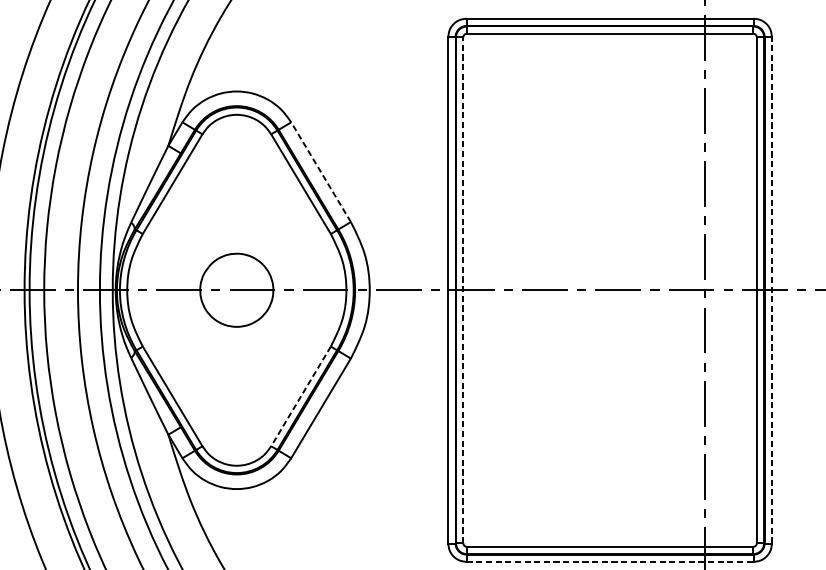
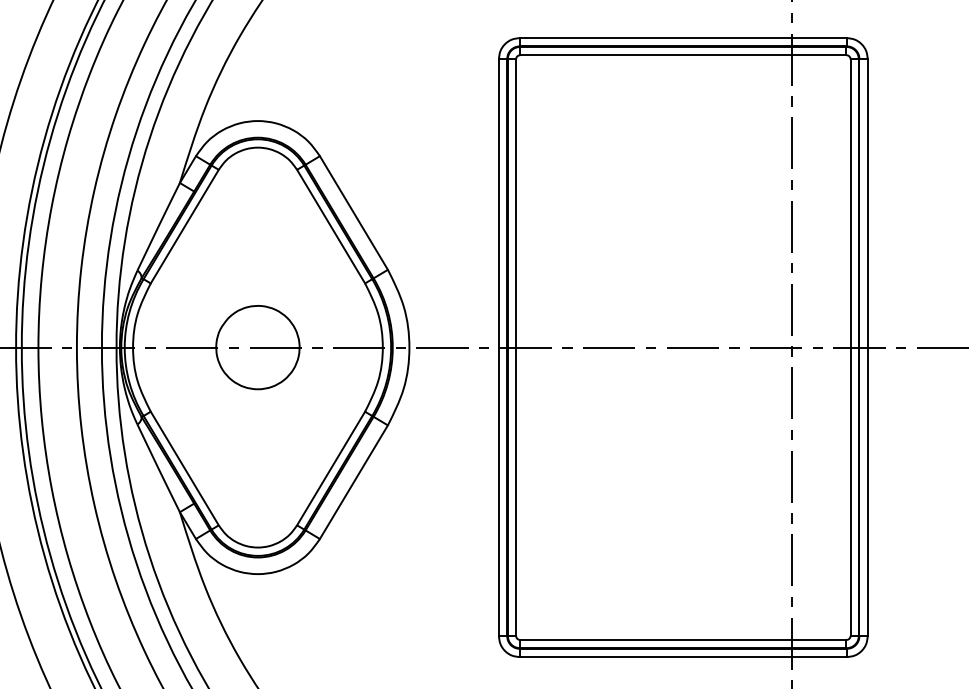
line: (320, 171) -> (353, 212), dashed -> solid
line: (463, 290) -> (516, 347), dashed -> solid
line: (771, 290) -> (867, 347), dashed -> solid
line: (300, 396) -> (330, 468), dashed -> solid
line: (610, 562) -> (683, 657), dashed -> solid

